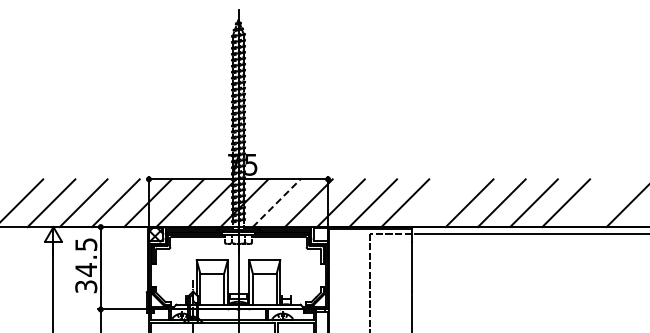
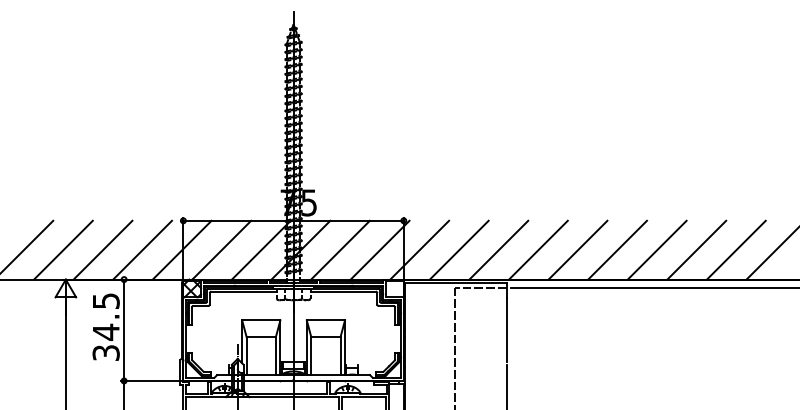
line: (276, 203) -> (340, 250), dashed -> solid
line: (437, 203) -> (538, 250), added
line: (598, 203) -> (736, 250), added

